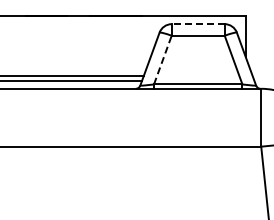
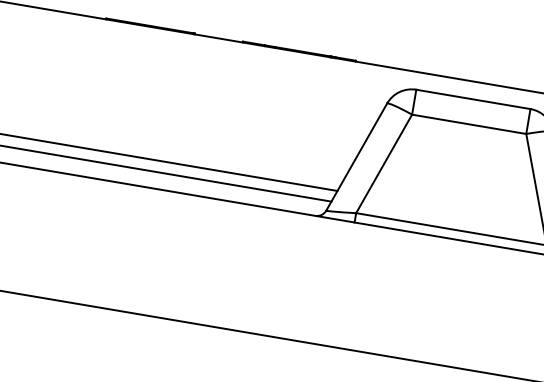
line: (197, 24) -> (471, 99), dashed -> solid
line: (162, 60) -> (383, 164), dashed -> solid

